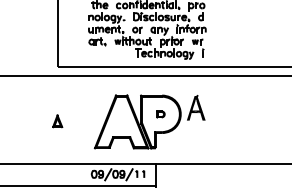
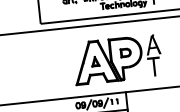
part: (160, 114) -> (125, 53), size x1.67
part: (57, 121) -> (95, 61), moved
fill: (194, 135) -> (154, 66), added

